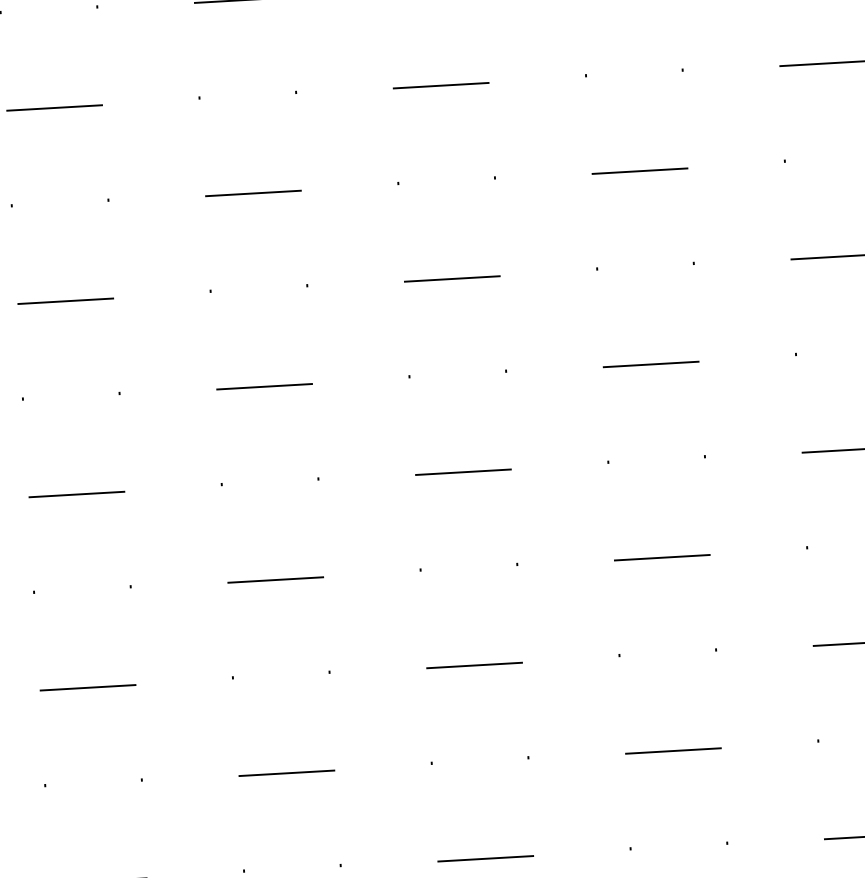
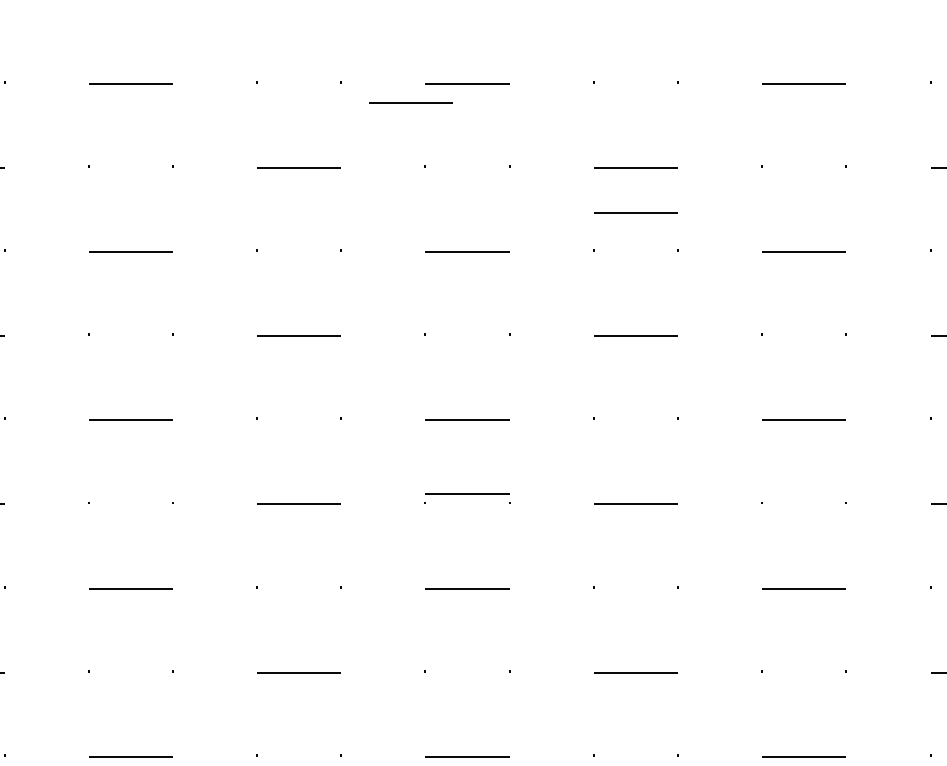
line: (376, 111) -> (410, 102), added
line: (642, 222) -> (635, 212), added
line: (468, 556) -> (467, 493), added

